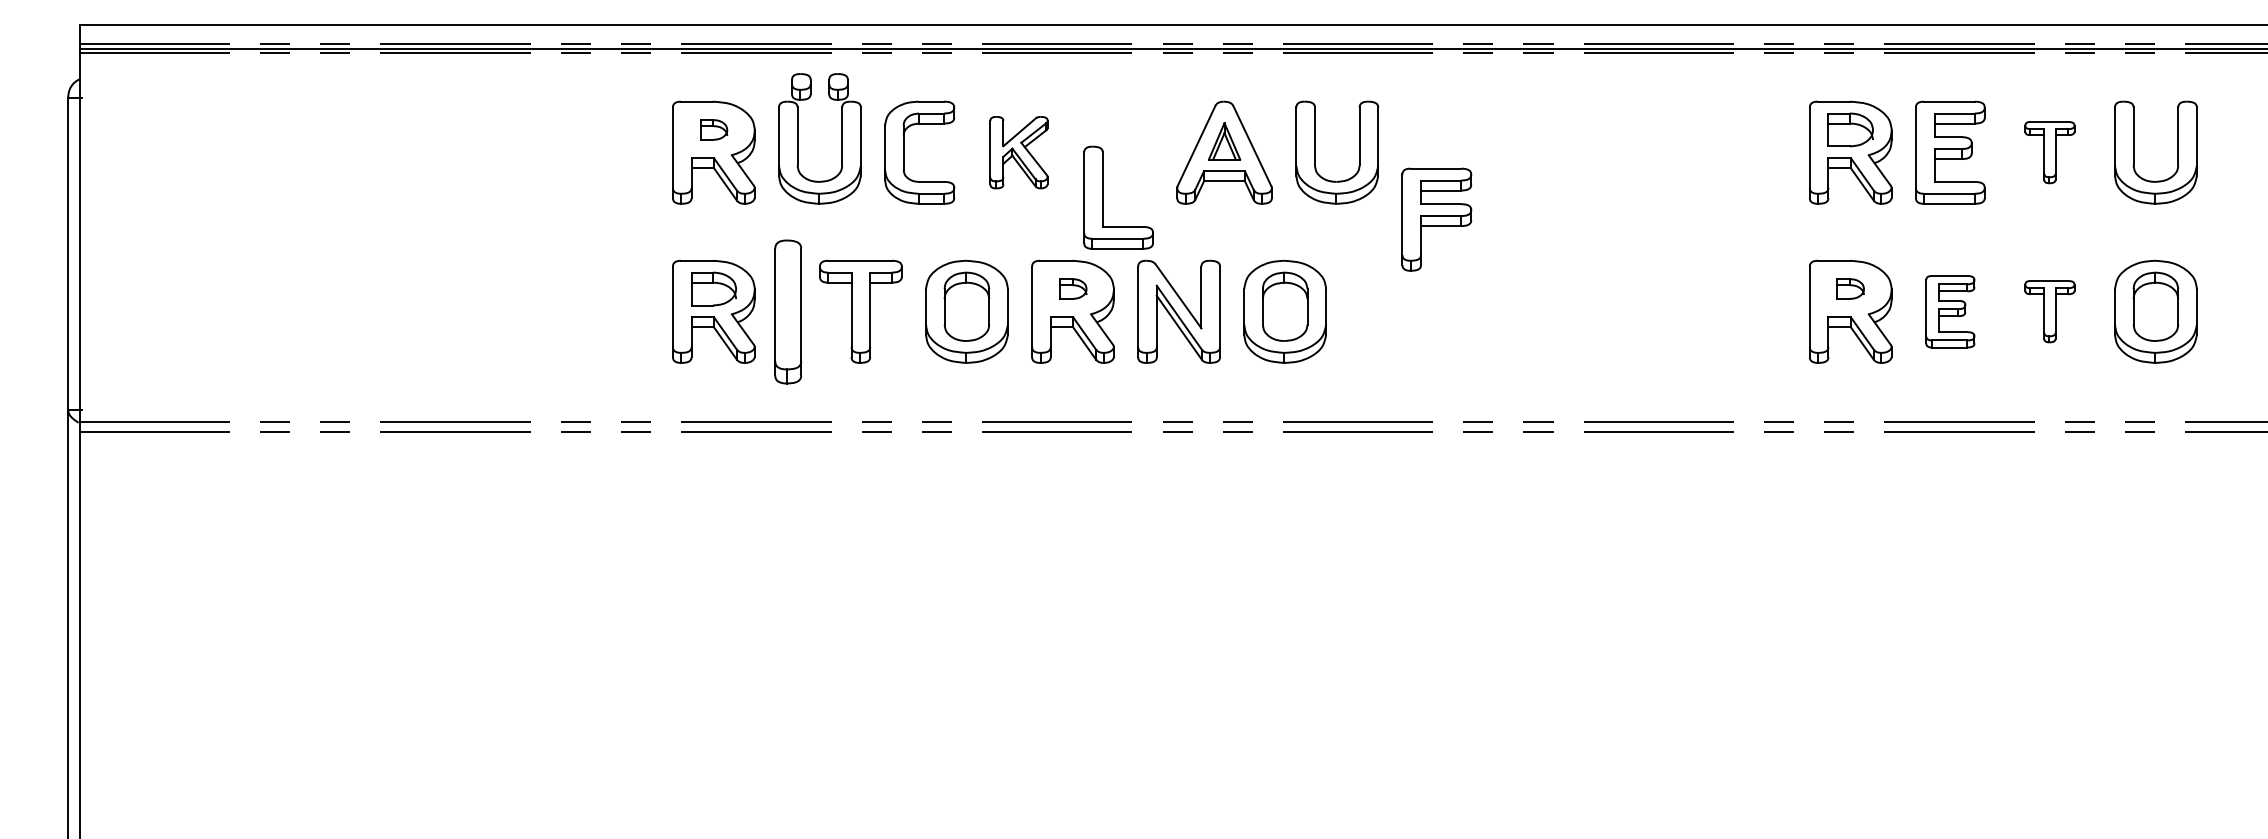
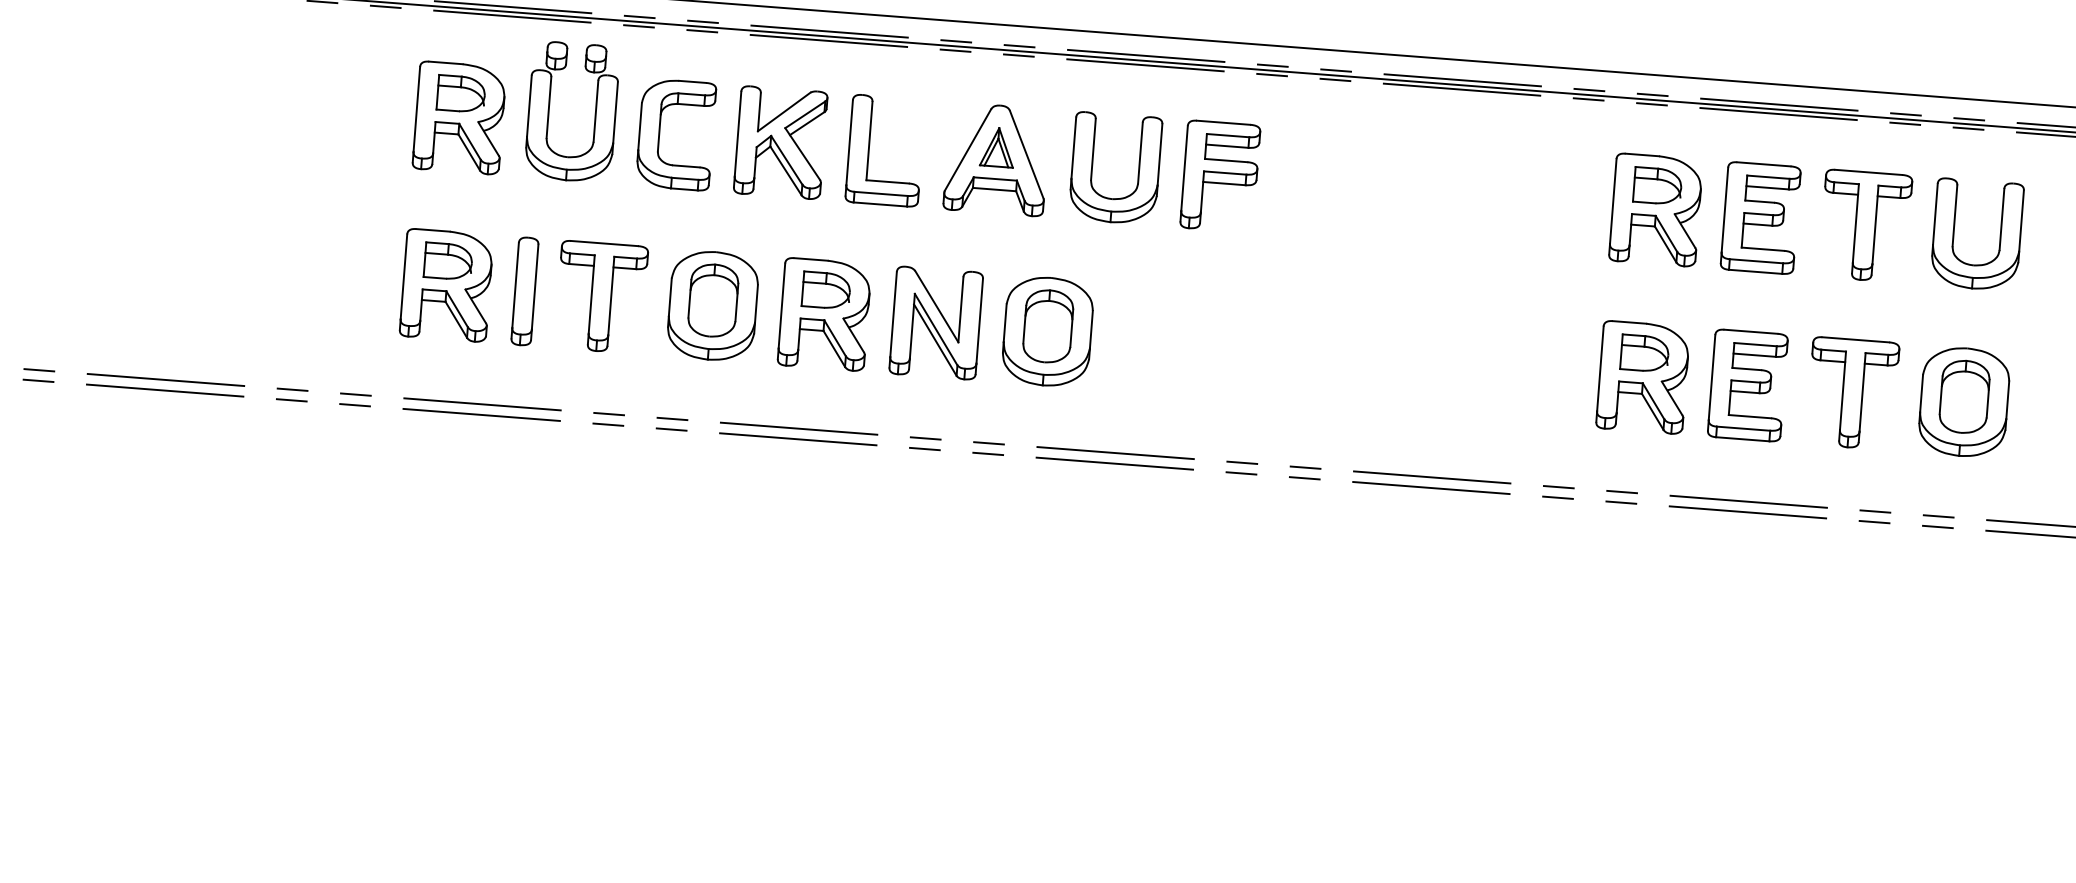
part: (713, 129) -> (460, 93), size x1.67
part: (1018, 152) -> (780, 142), size x1.43
part: (2049, 152) -> (1865, 225), size x1.67
part: (1103, 197) -> (869, 149), moved
part: (1436, 219) -> (1220, 176), moved
part: (1073, 288) -> (826, 290), size x1.67
part: (1850, 288) -> (1644, 352), size x1.67
part: (788, 311) -> (525, 291), size x0.71
part: (1950, 311) -> (1748, 385), size x1.43
part: (2049, 311) -> (1852, 393), size x1.67

